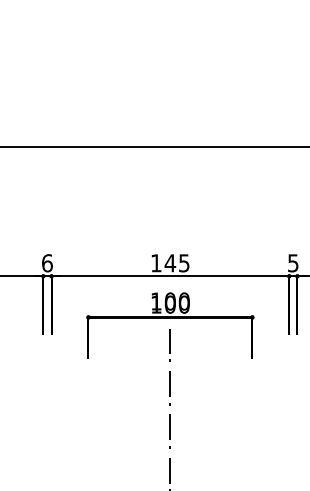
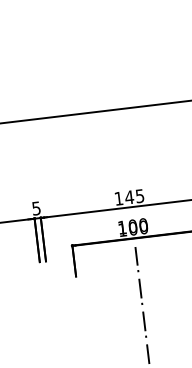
text: (47, 263) -> (36, 208), 6 -> 5

